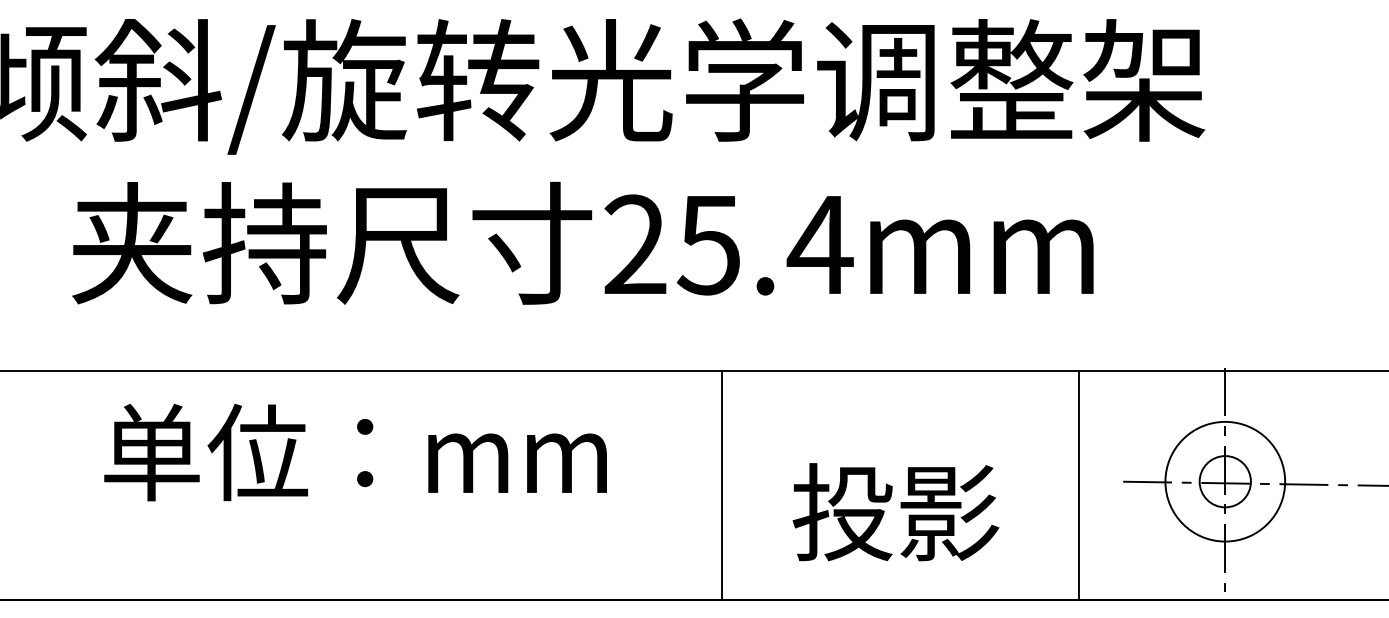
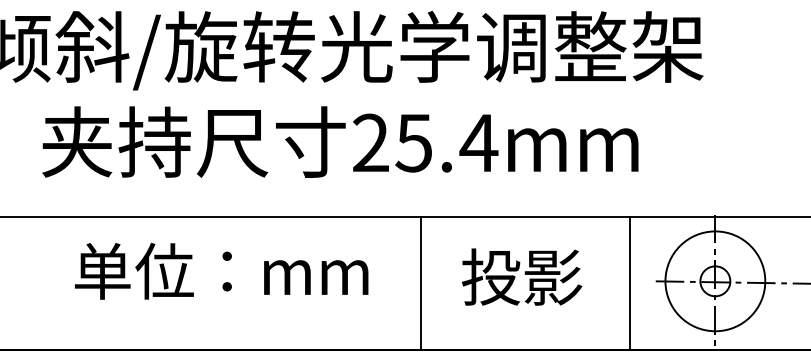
text: (355, 452) -> (221, 271), moved
circle: (1225, 482) -> (715, 281), size x1.43
text: (896, 511) -> (522, 276), moved

